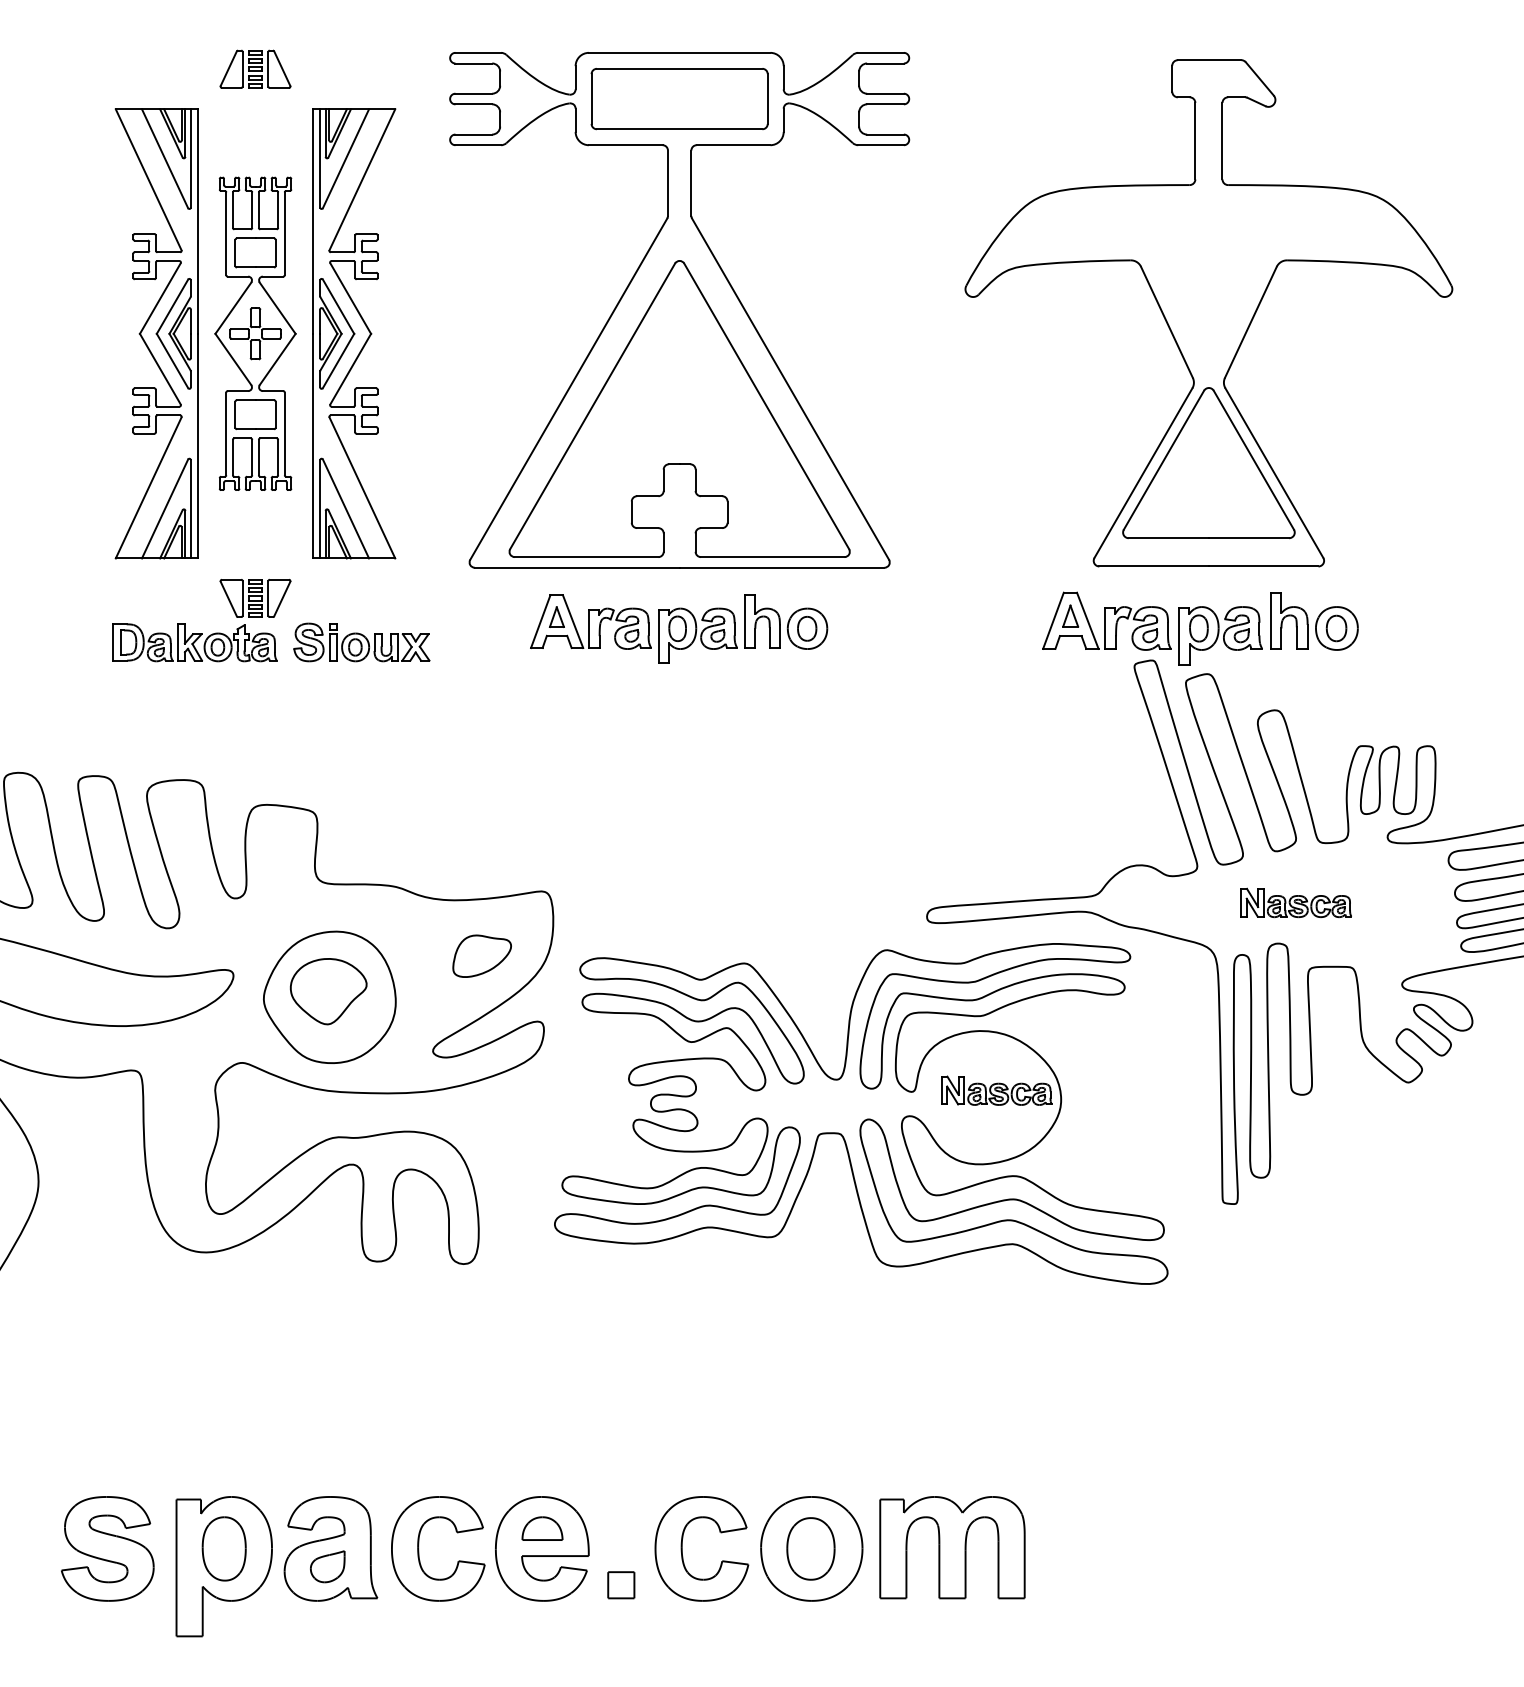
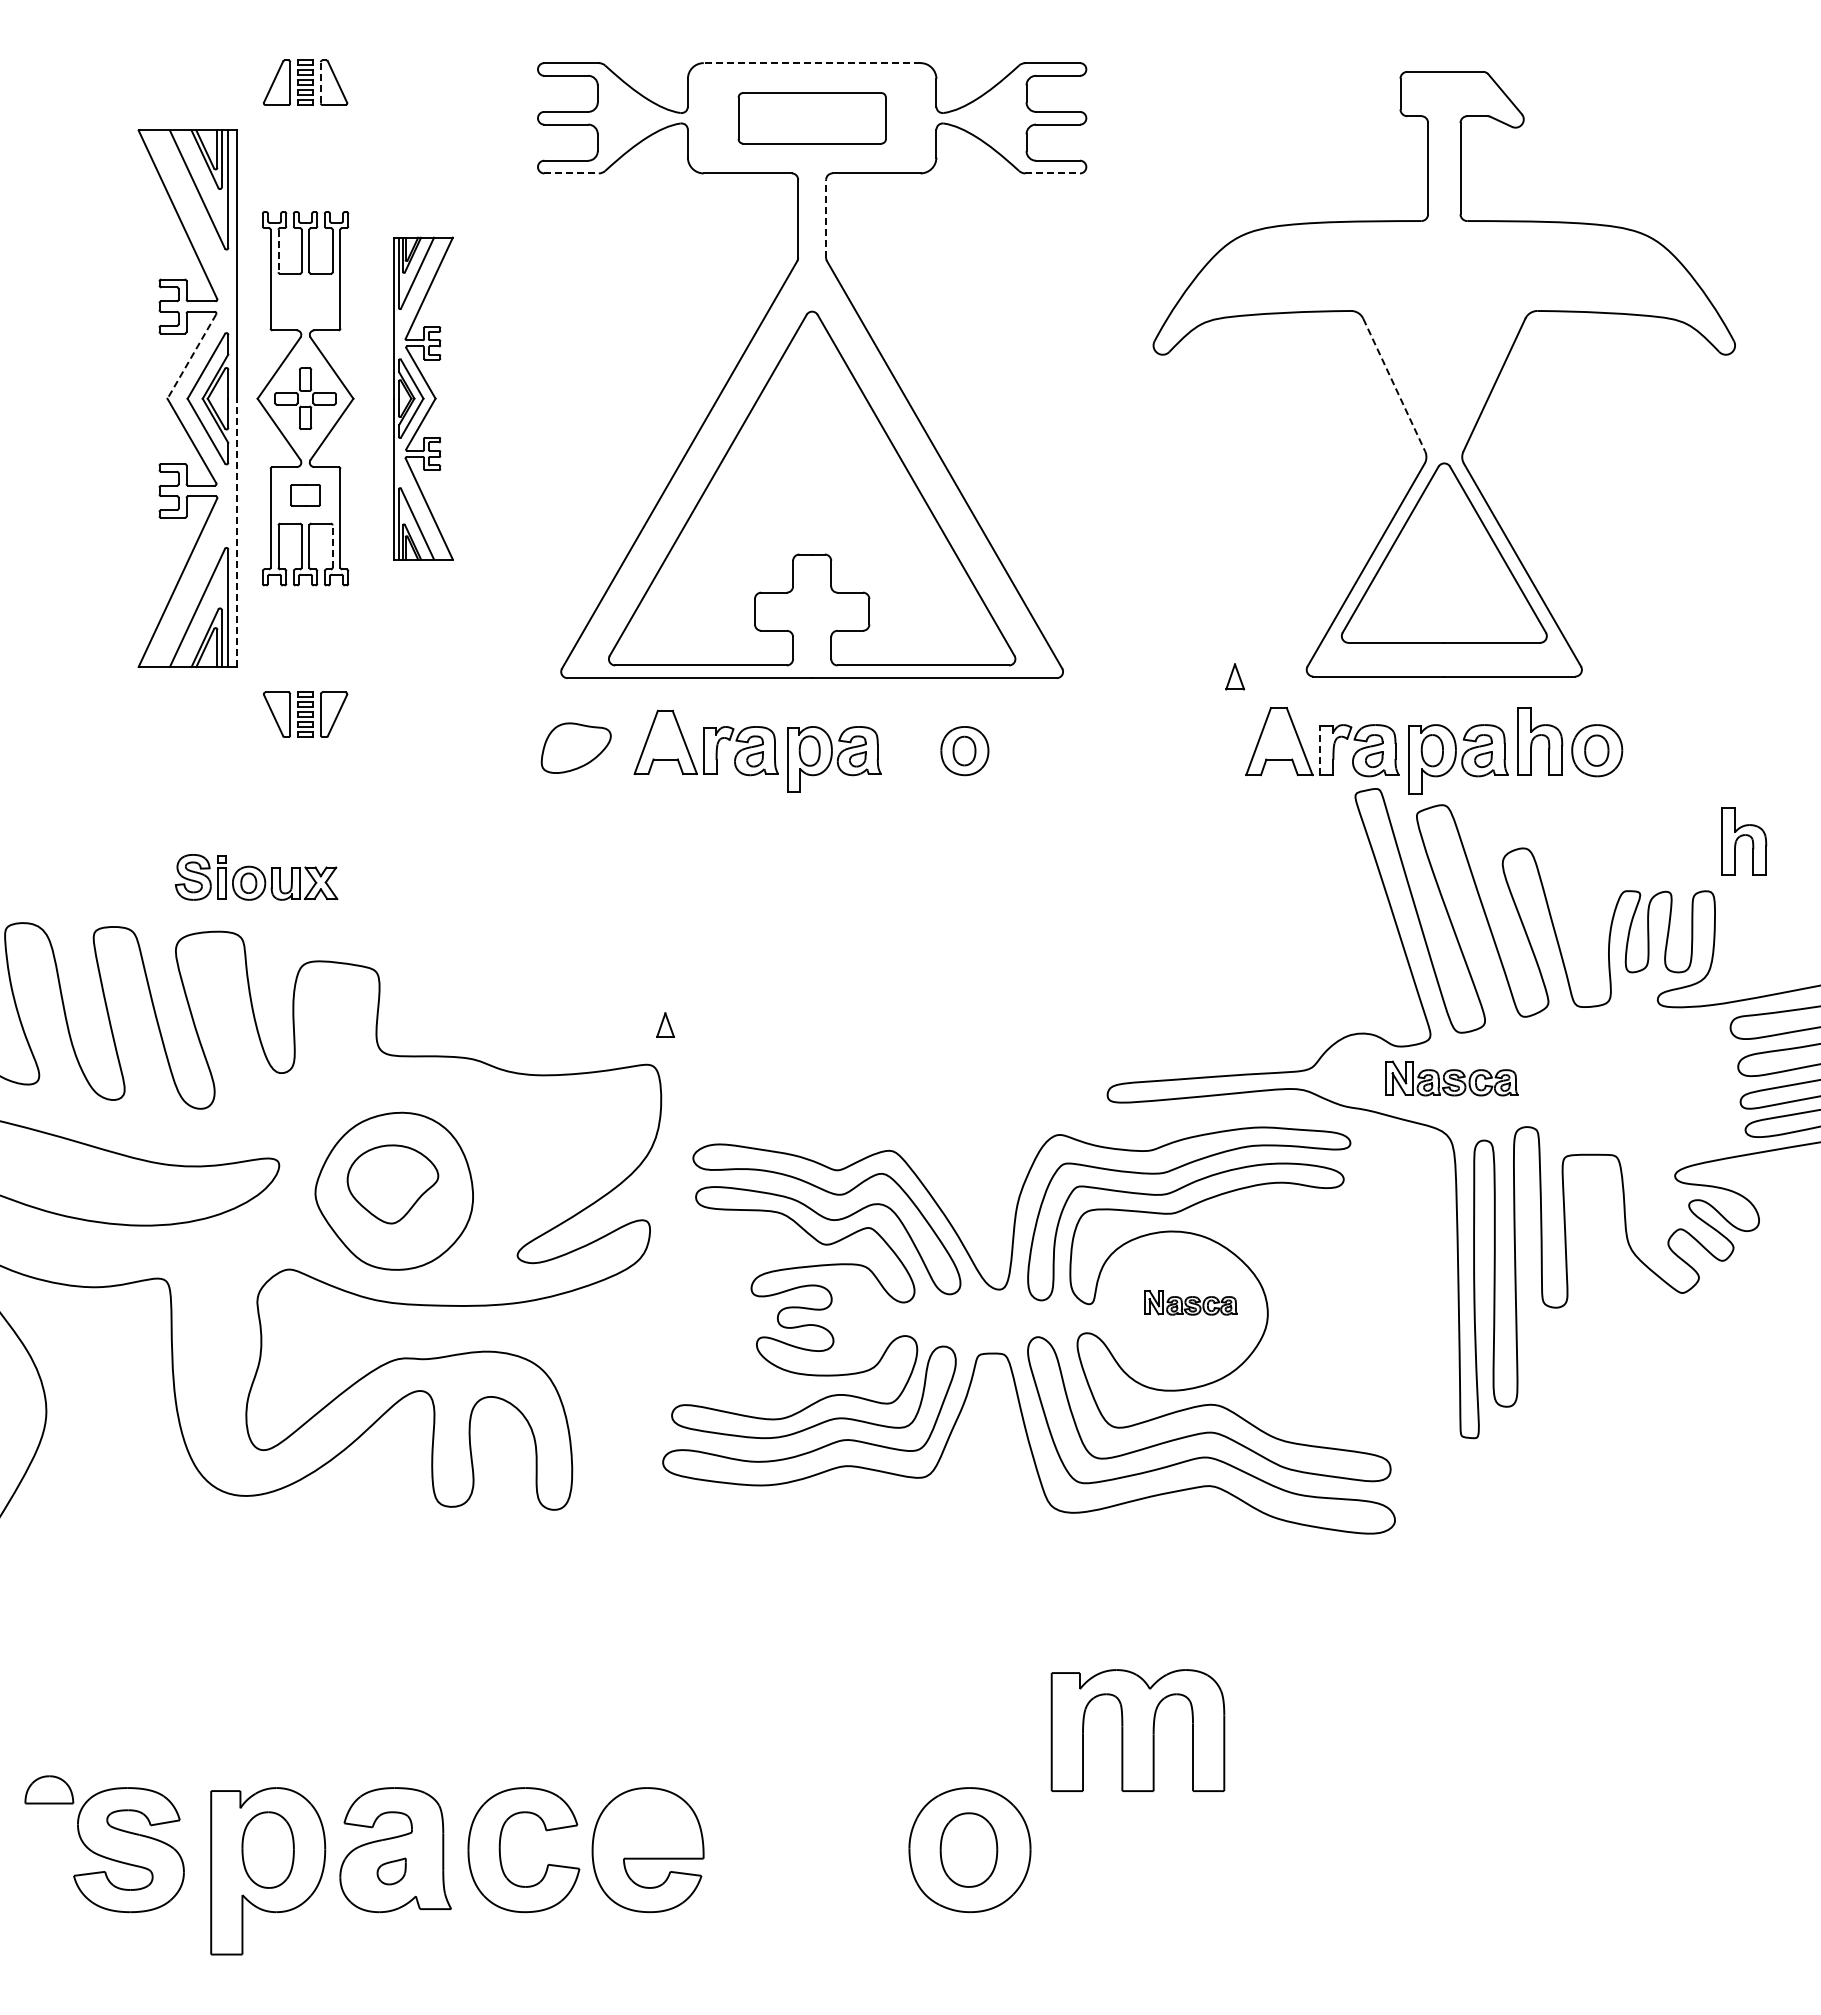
line: (679, 53) -> (811, 63), solid -> dashed
line: (268, 69) -> (320, 82), solid -> dashed
part: (679, 99) -> (812, 118), size x0.7
line: (479, 145) -> (572, 173), solid -> dashed
line: (881, 145) -> (1053, 173), solid -> dashed
line: (691, 182) -> (826, 218), solid -> dashed
line: (232, 210) -> (278, 251), solid -> dashed
part: (255, 253) -> (305, 302), removed
line: (160, 298) -> (191, 356), solid -> dashed
line: (1167, 322) -> (1394, 385), solid -> dashed
part: (354, 333) -> (423, 398), size x0.6
part: (255, 414) -> (305, 495), size x0.6
line: (198, 445) -> (237, 532), solid -> dashed
line: (278, 457) -> (332, 546), solid -> dashed
part: (1070, 615) -> (1235, 676), moved
part: (556, 616) -> (665, 1024), moved
part: (762, 621) -> (910, 742), removed
line: (1105, 628) -> (1320, 750), solid -> dashed
part: (195, 642) -> (233, 767), removed
part: (361, 642) -> (256, 877), moved
part: (1460, 704) -> (1744, 841), added
part: (1296, 902) -> (1451, 1078), moved
part: (481, 955) -> (575, 747), moved
part: (996, 1090) -> (1190, 1302), size x0.7
part: (542, 1528) -> (49, 1789), moved
part: (952, 1547) -> (1137, 1730), moved
part: (682, 1549) -> (815, 1850), removed
part: (327, 1566) -> (391, 1871), size x0.7
part: (620, 1585) -> (741, 1893), removed

